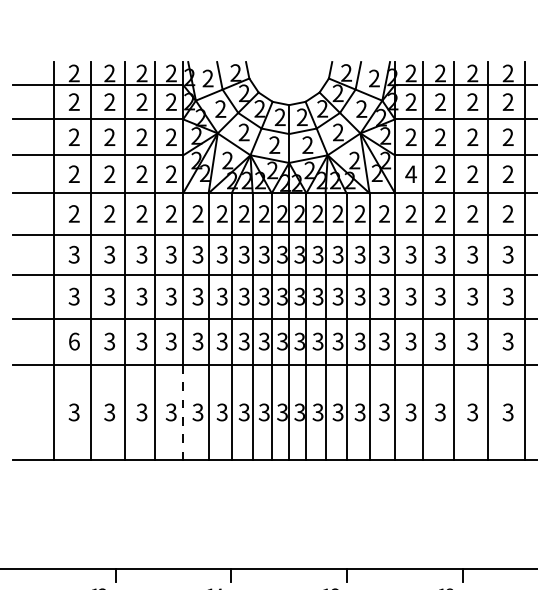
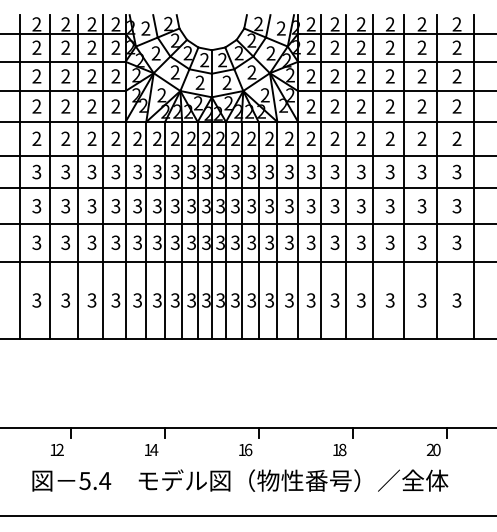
text: (410, 174) -> (310, 106), 4 -> 2
text: (73, 341) -> (36, 242), 6 -> 3
line: (183, 412) -> (125, 300), dashed -> solid

